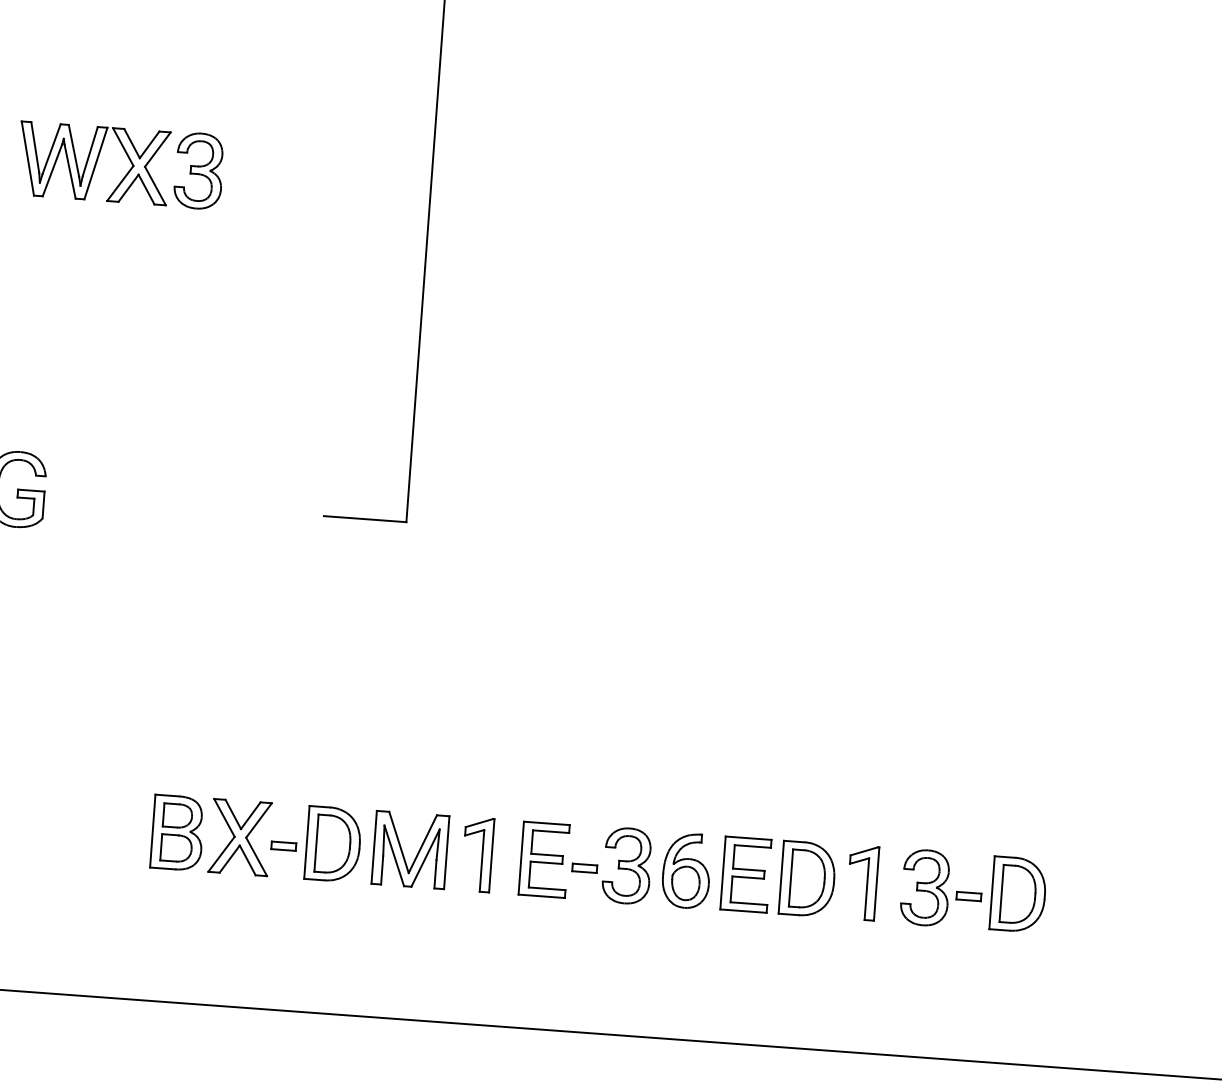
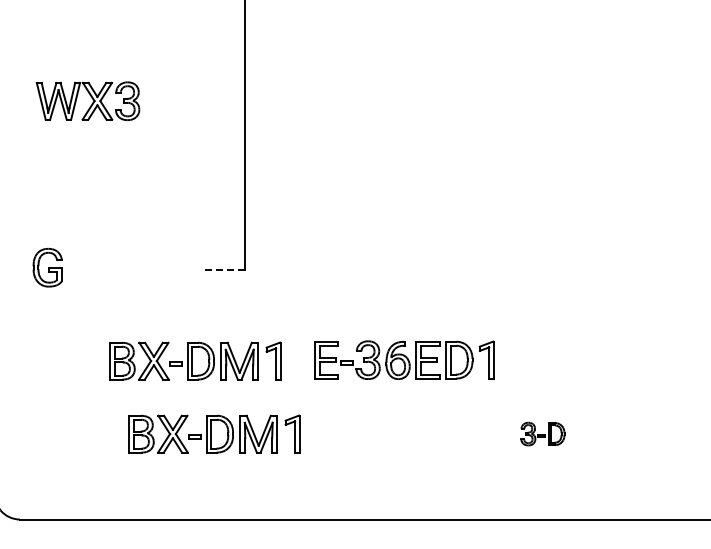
line: (364, 518) -> (223, 269), solid -> dashed
part: (295, 694) -> (195, 360), added
part: (699, 869) -> (404, 359), moved
part: (972, 889) -> (542, 433), size x0.6

